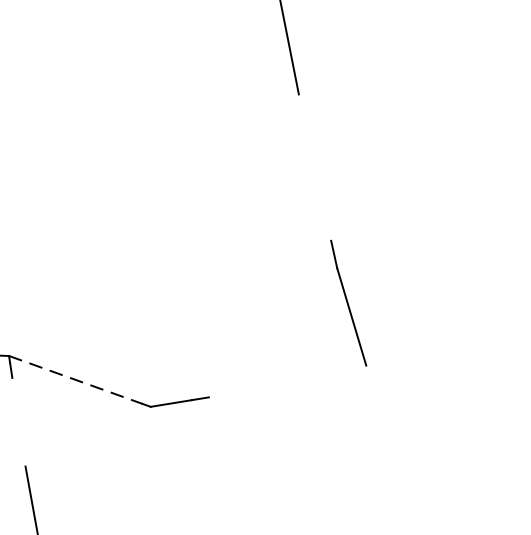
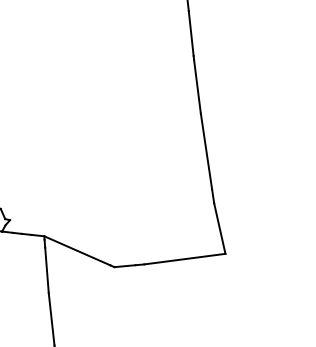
line: (315, 167) -> (206, 151), added
line: (286, 380) -> (184, 258), added
line: (76, 381) -> (77, 251), dashed -> solid
line: (18, 422) -> (46, 270), added

